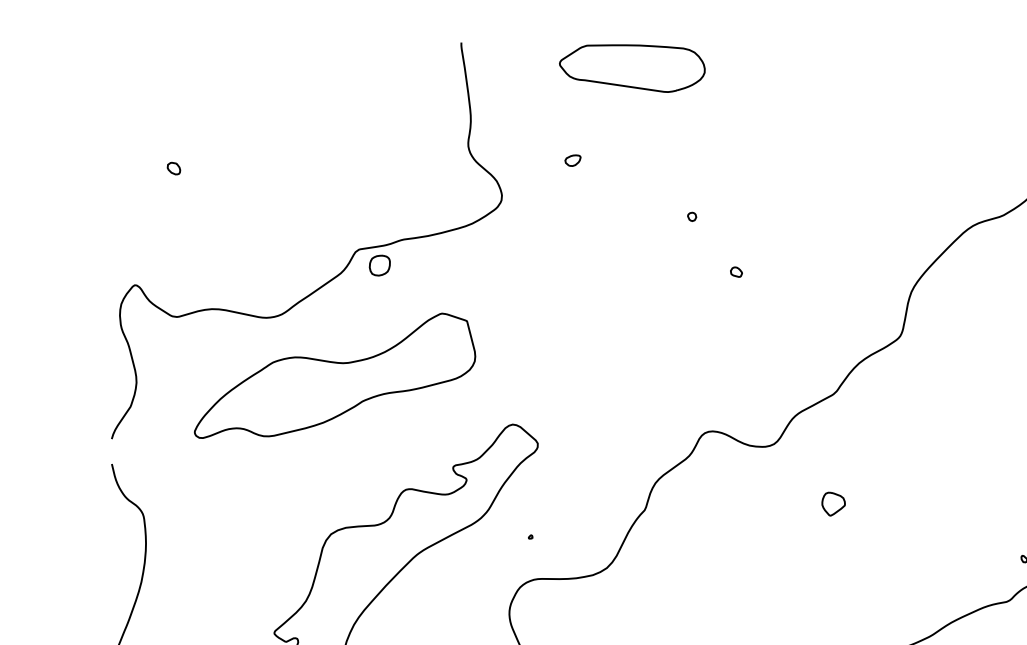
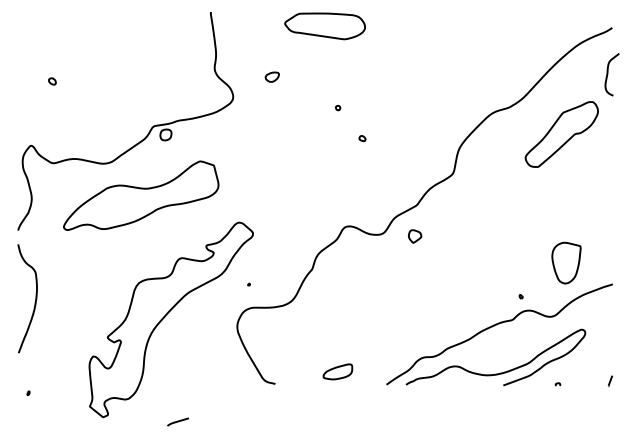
part: (631, 68) -> (324, 26), moved
part: (573, 159) -> (272, 76), size x1.6
part: (834, 504) -> (415, 236), moved

